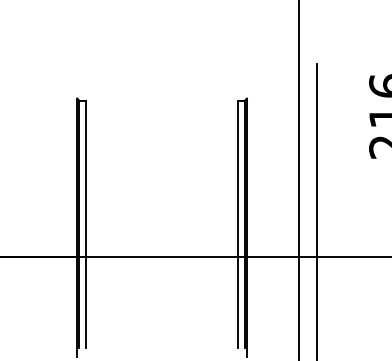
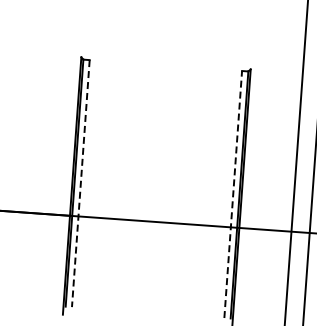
line: (85, 224) -> (80, 183), solid -> dashed
line: (238, 224) -> (233, 194), solid -> dashed

